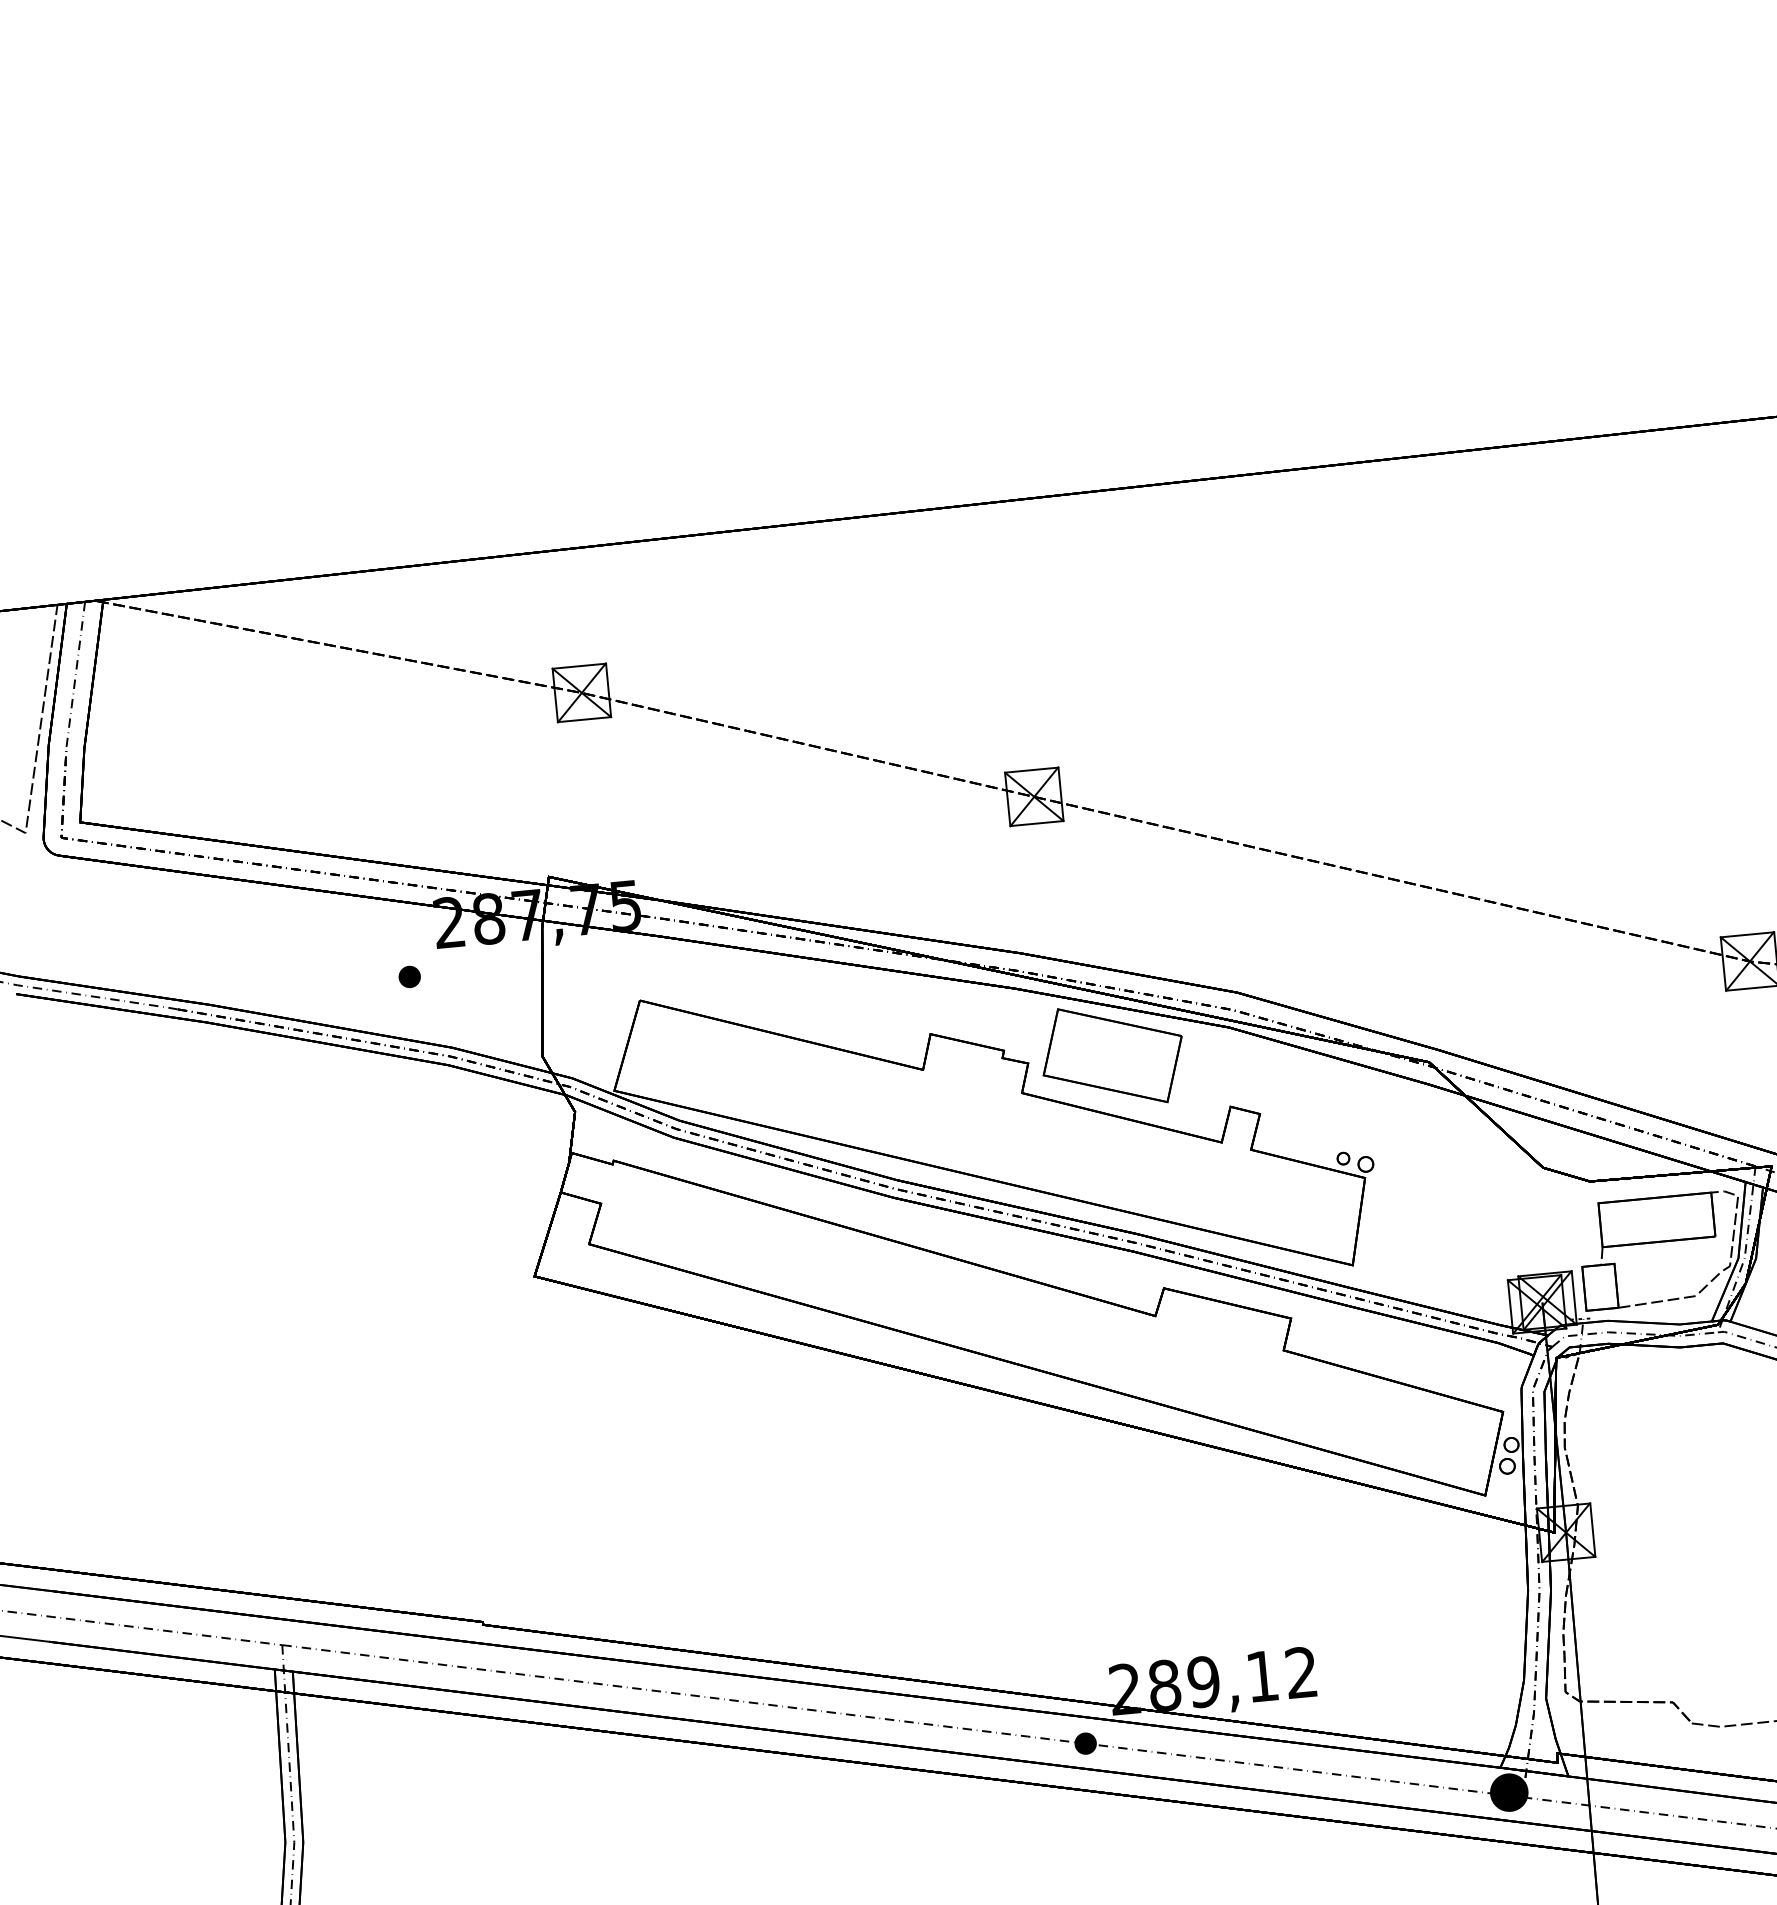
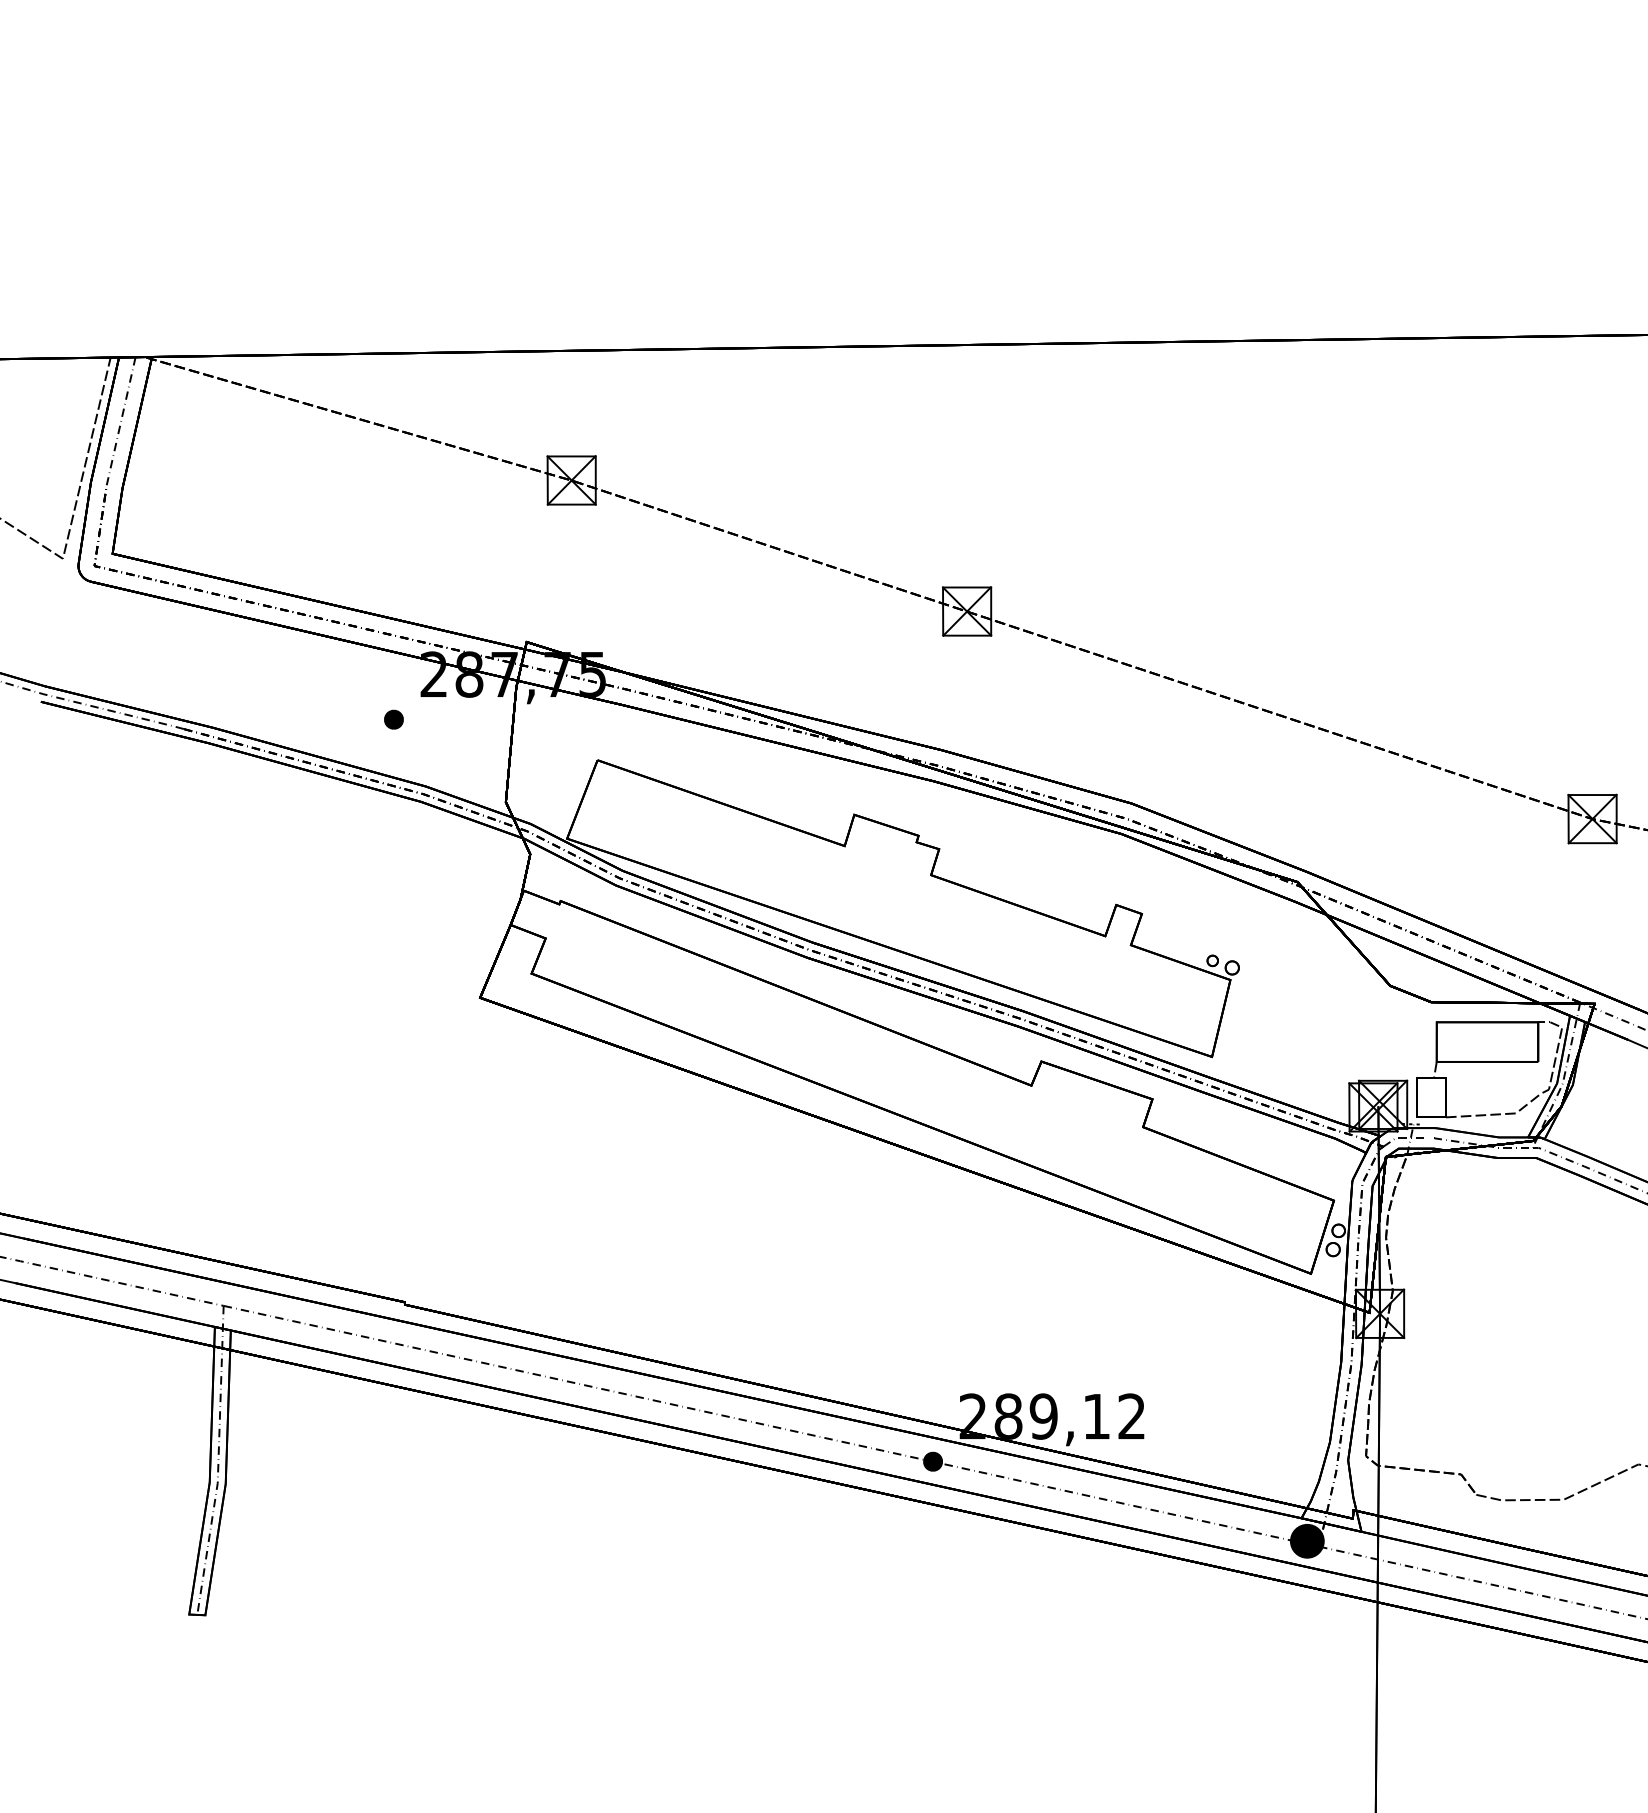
part: (1112, 1055) -> (1015, 849), removed

